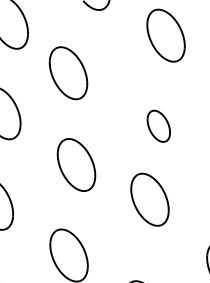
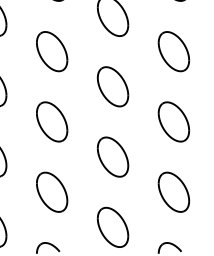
part: (69, 73) -> (52, 51), moved
part: (159, 125) -> (113, 86), size x1.67
part: (150, 199) -> (113, 156), moved

